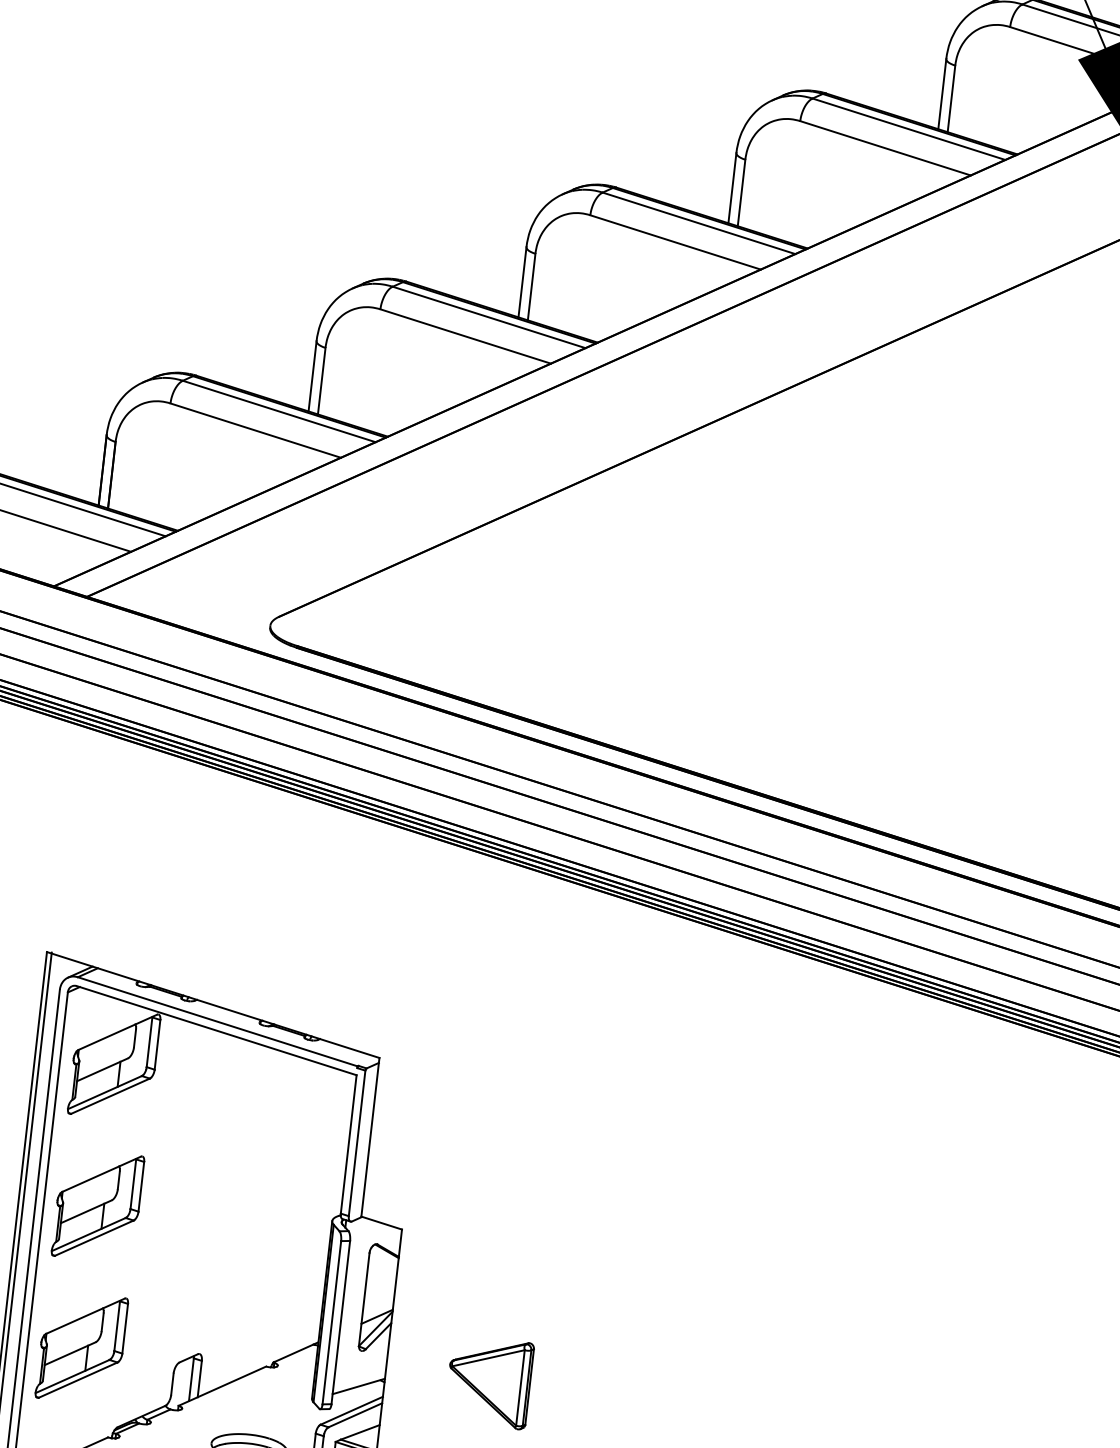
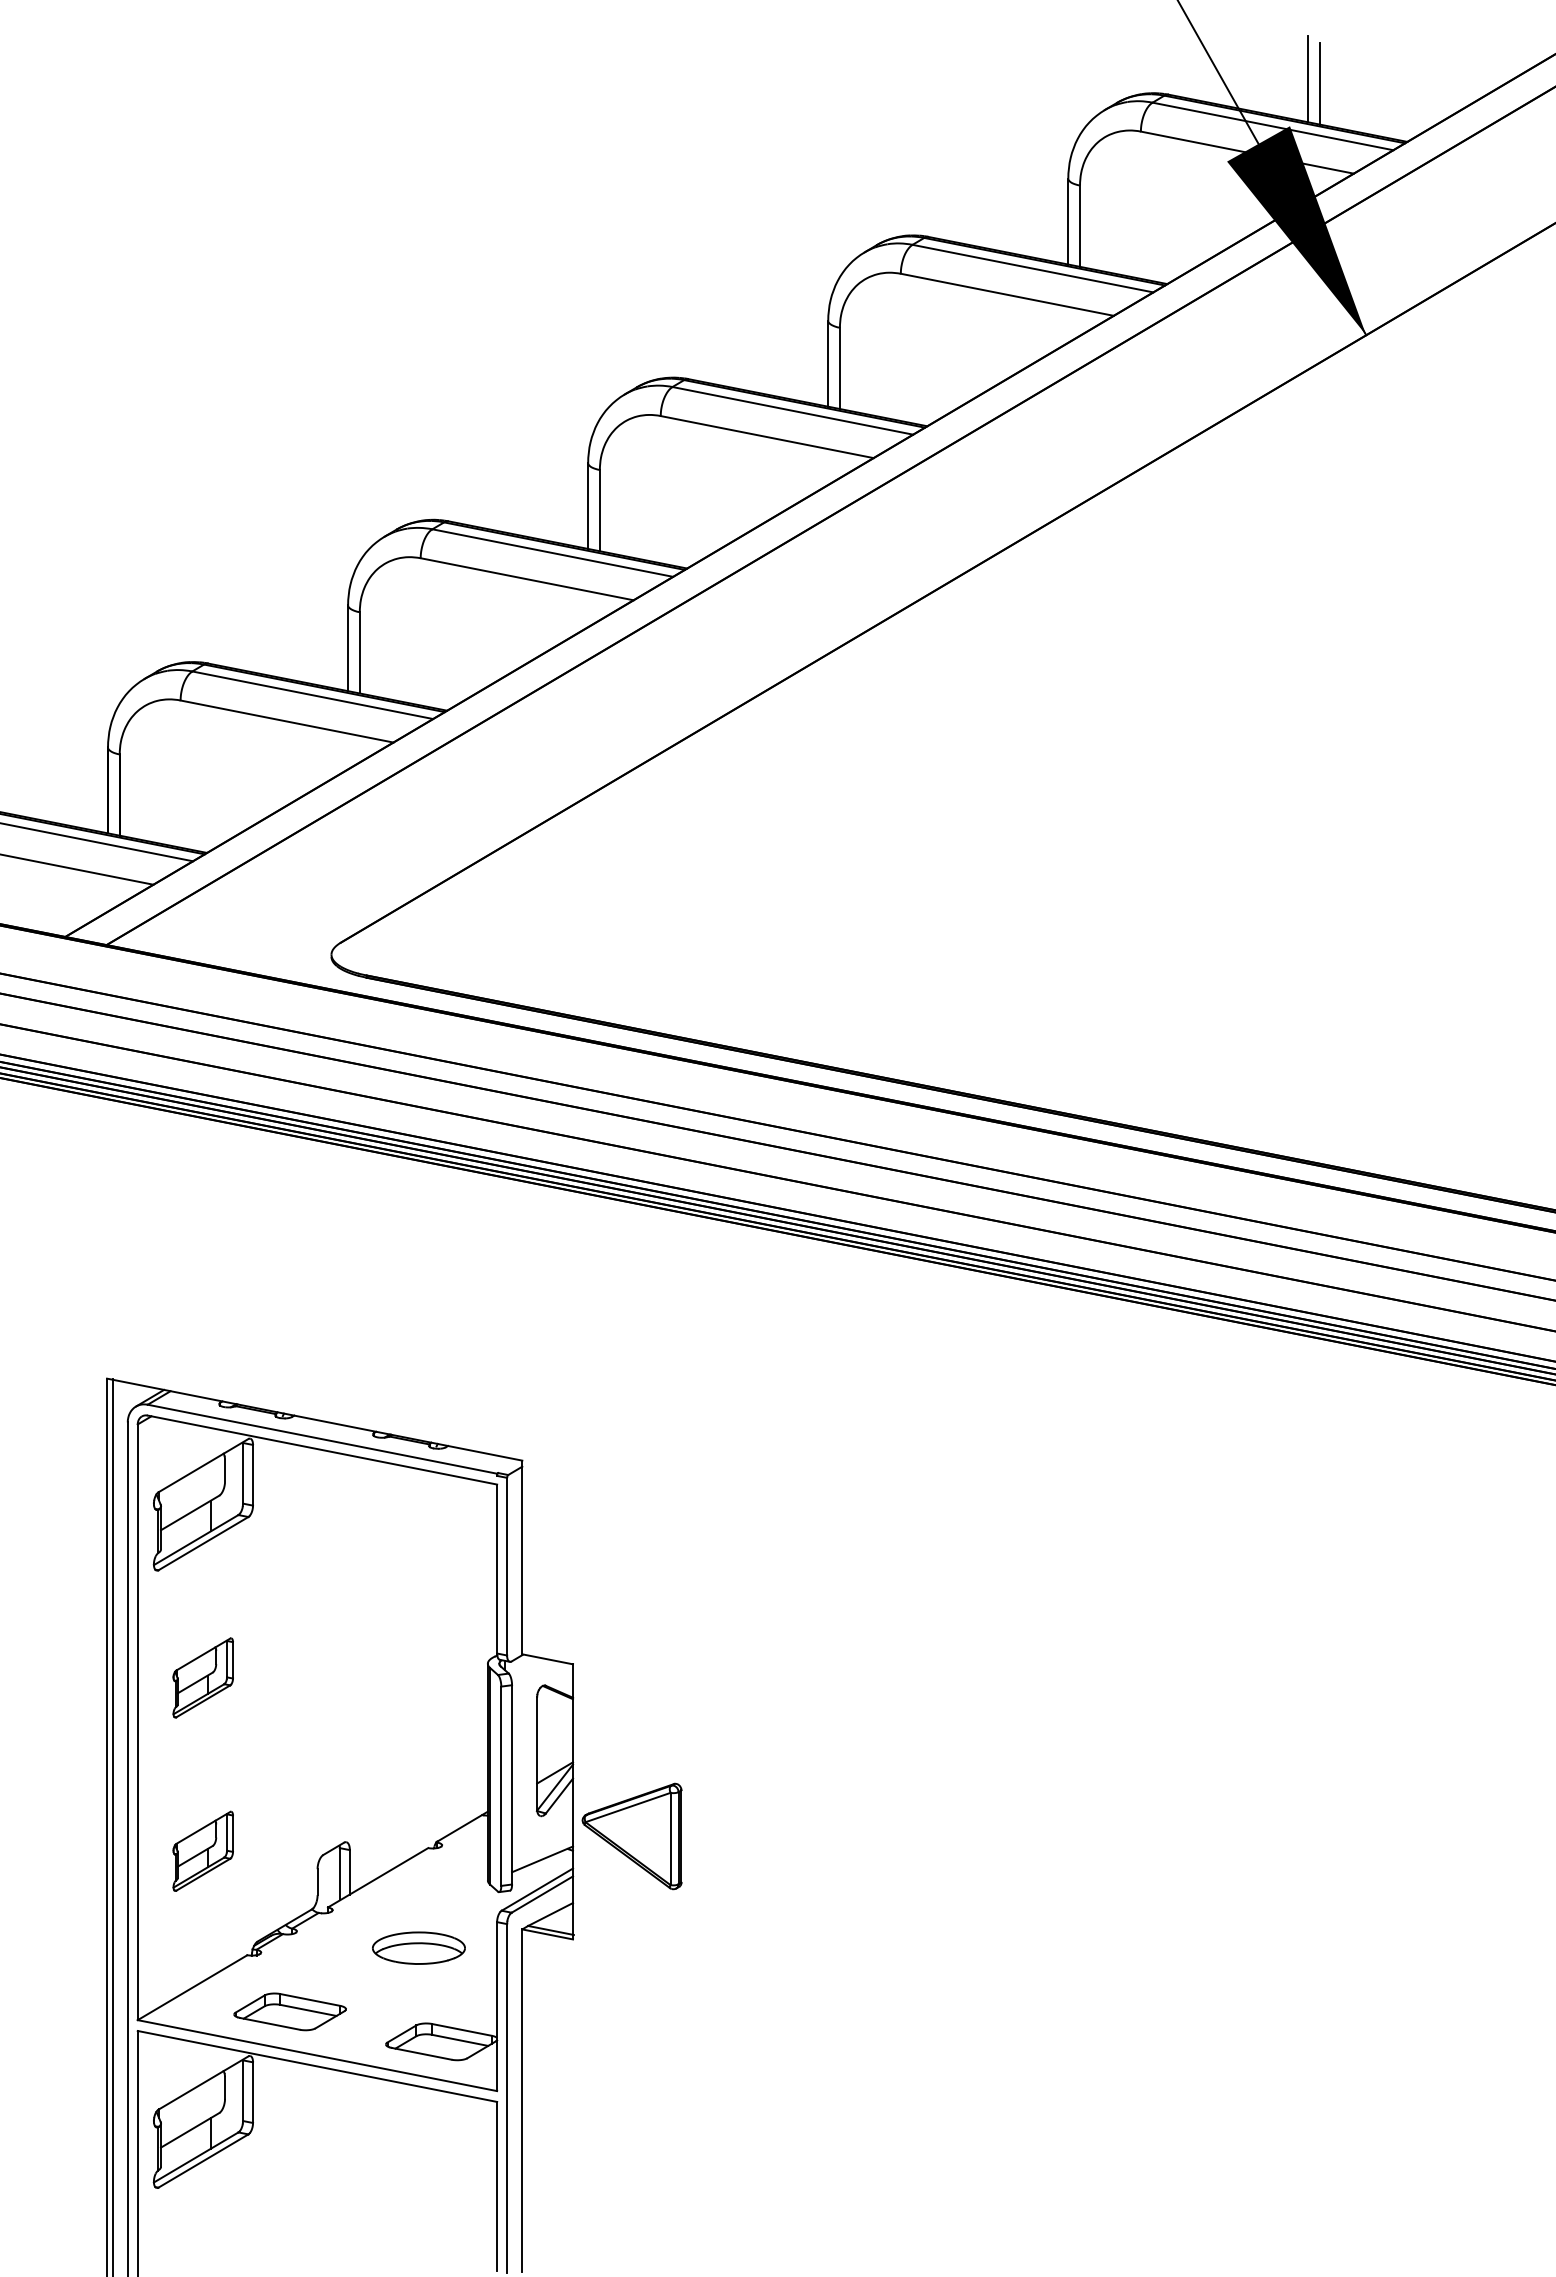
part: (97, 1205) -> (202, 1677), size x0.6
part: (81, 1348) -> (202, 1851), size x0.6
part: (488, 1382) -> (631, 1836), moved

